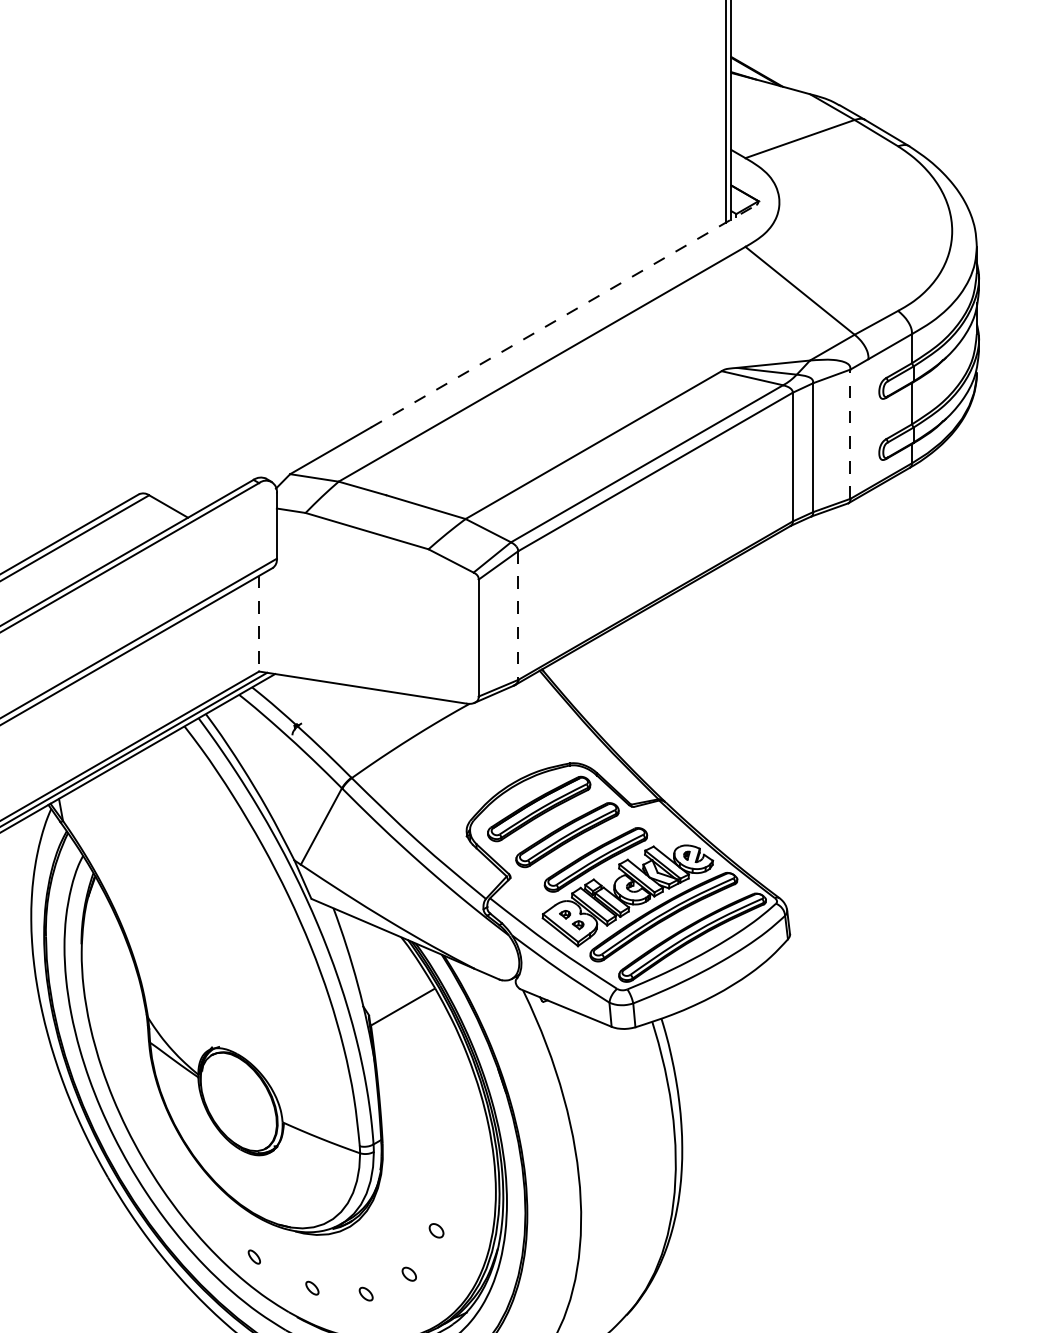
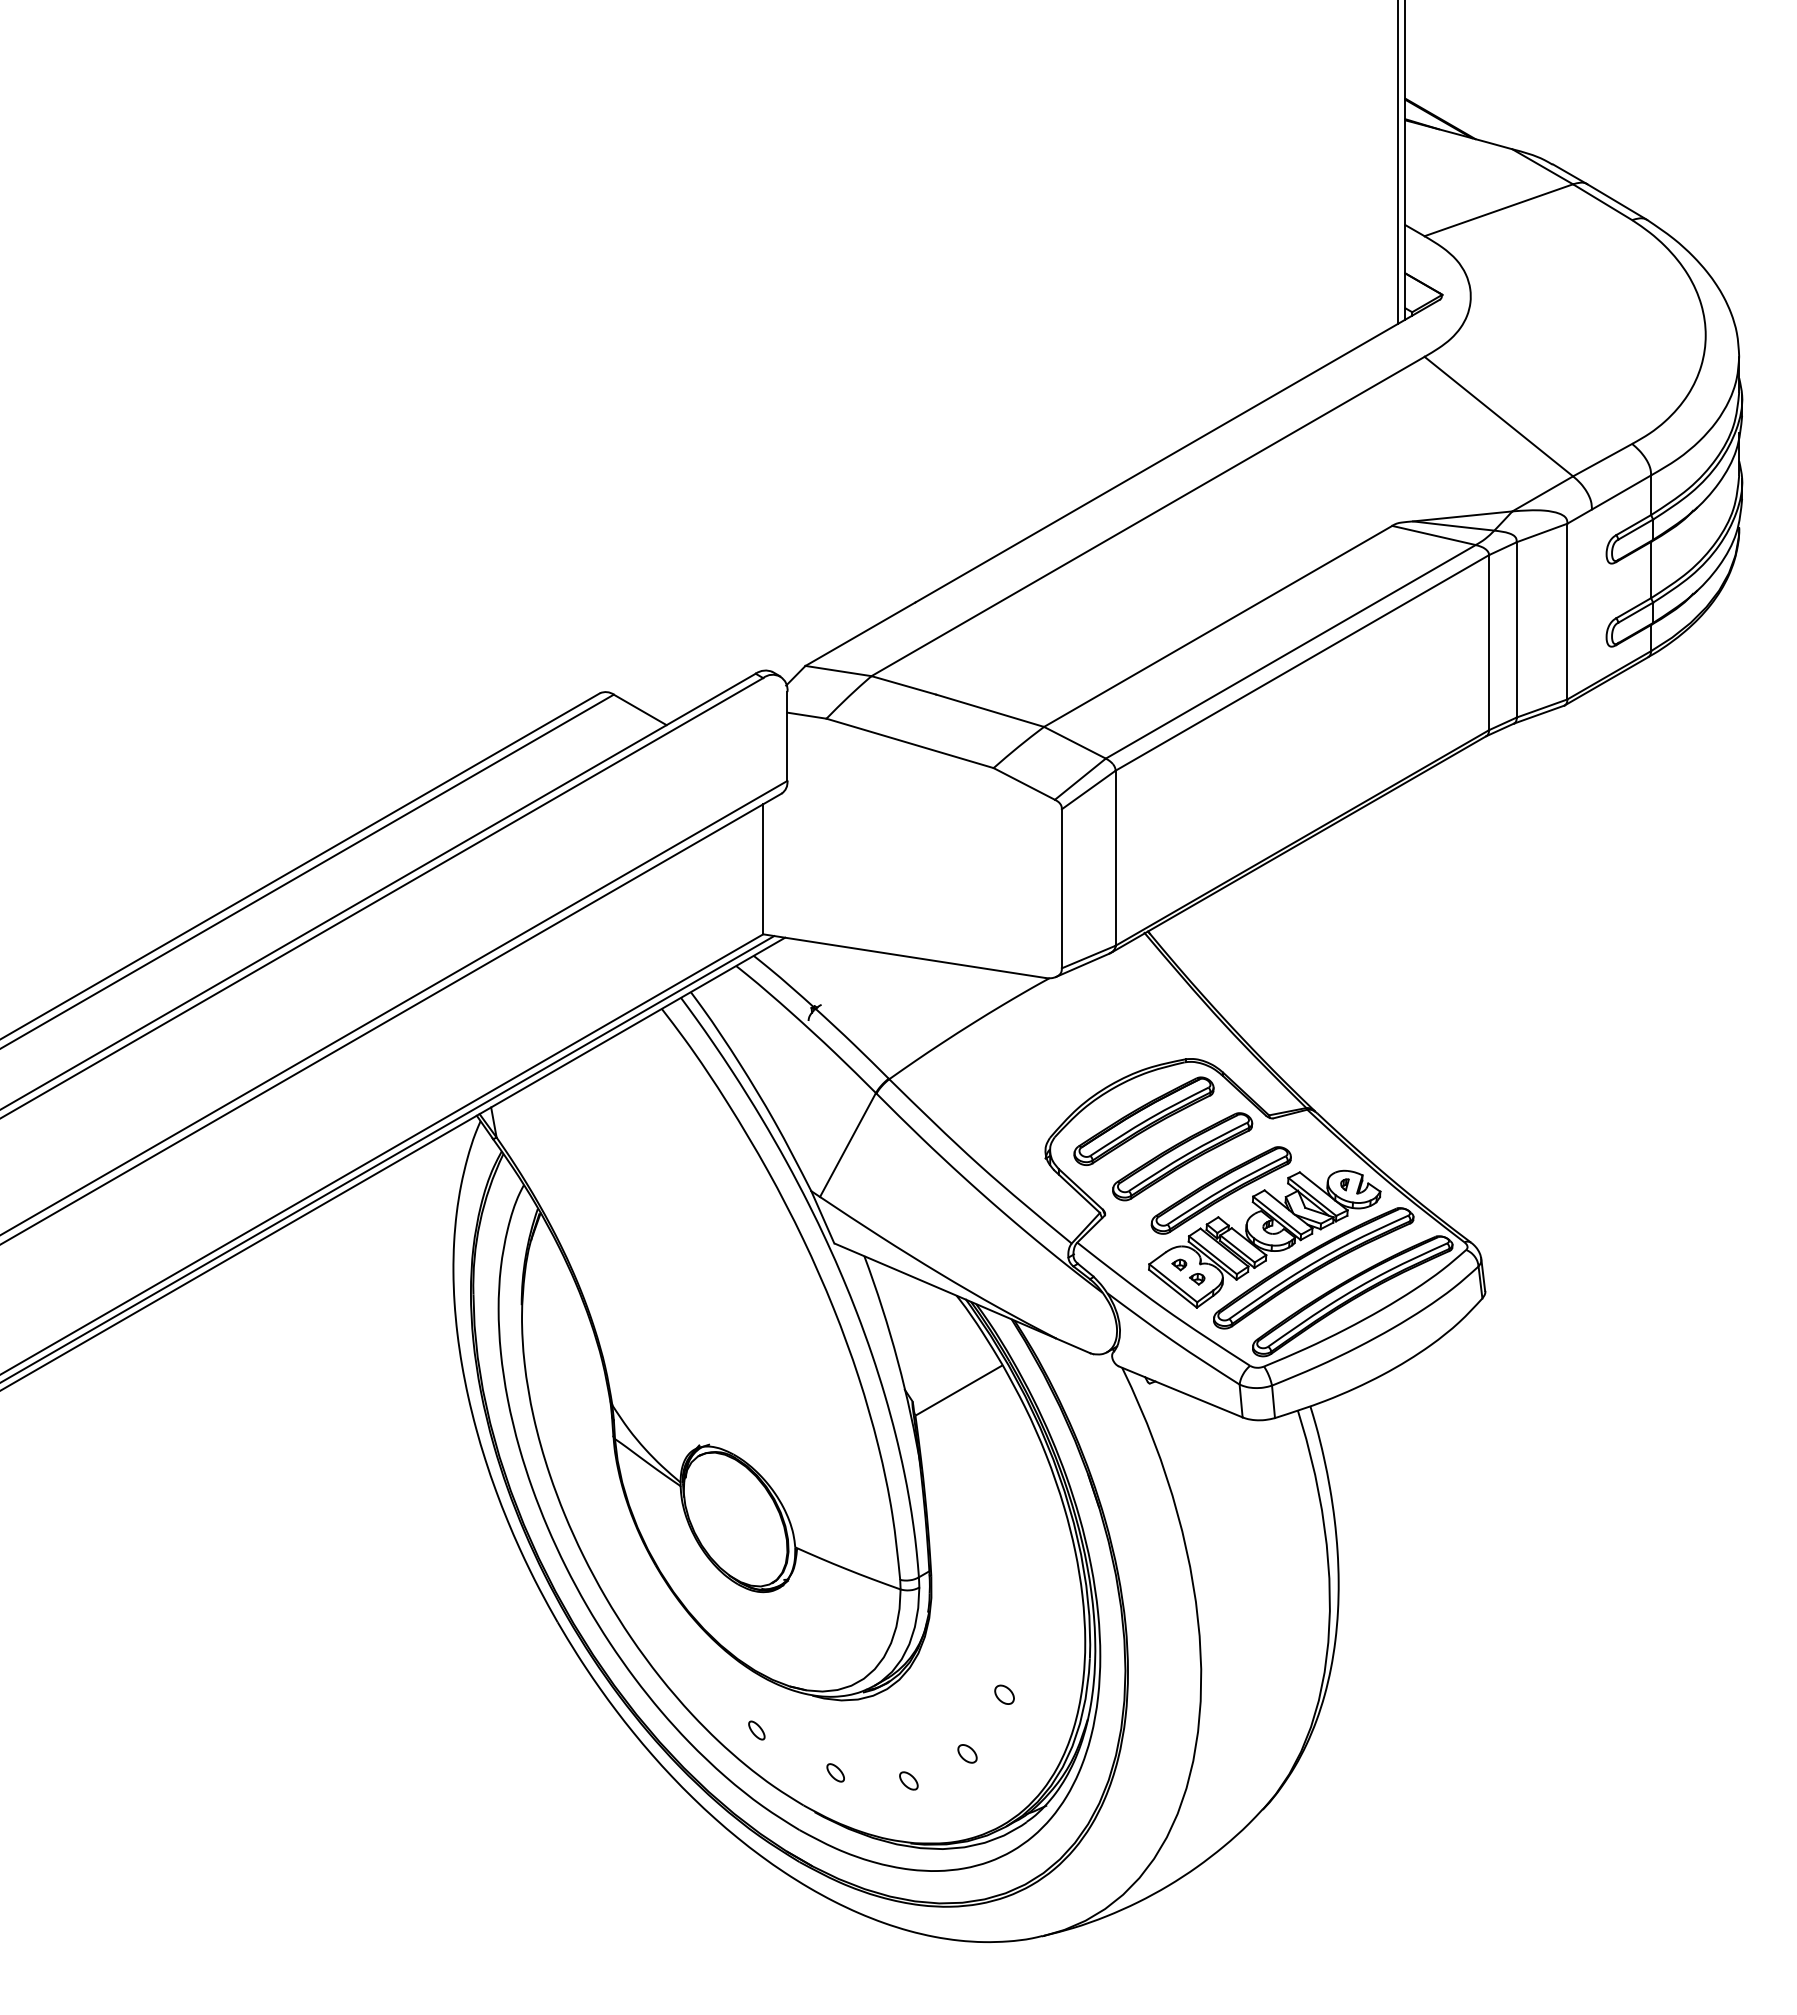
line: (563, 315) -> (1177, 450), dashed -> solid
line: (850, 434) -> (1567, 611), dashed -> solid
line: (518, 615) -> (1115, 858), dashed -> solid
line: (259, 623) -> (763, 869), dashed -> solid

